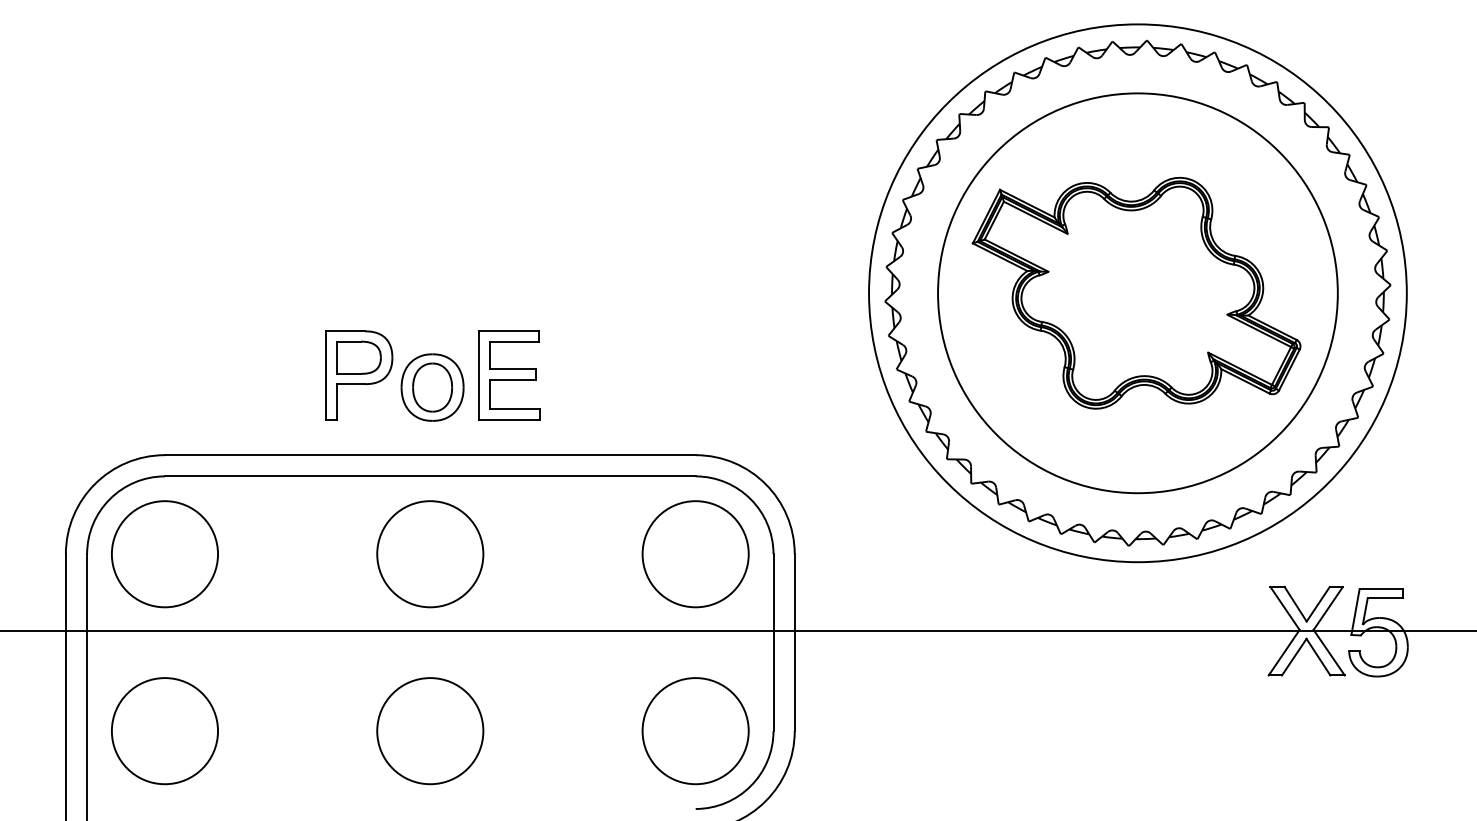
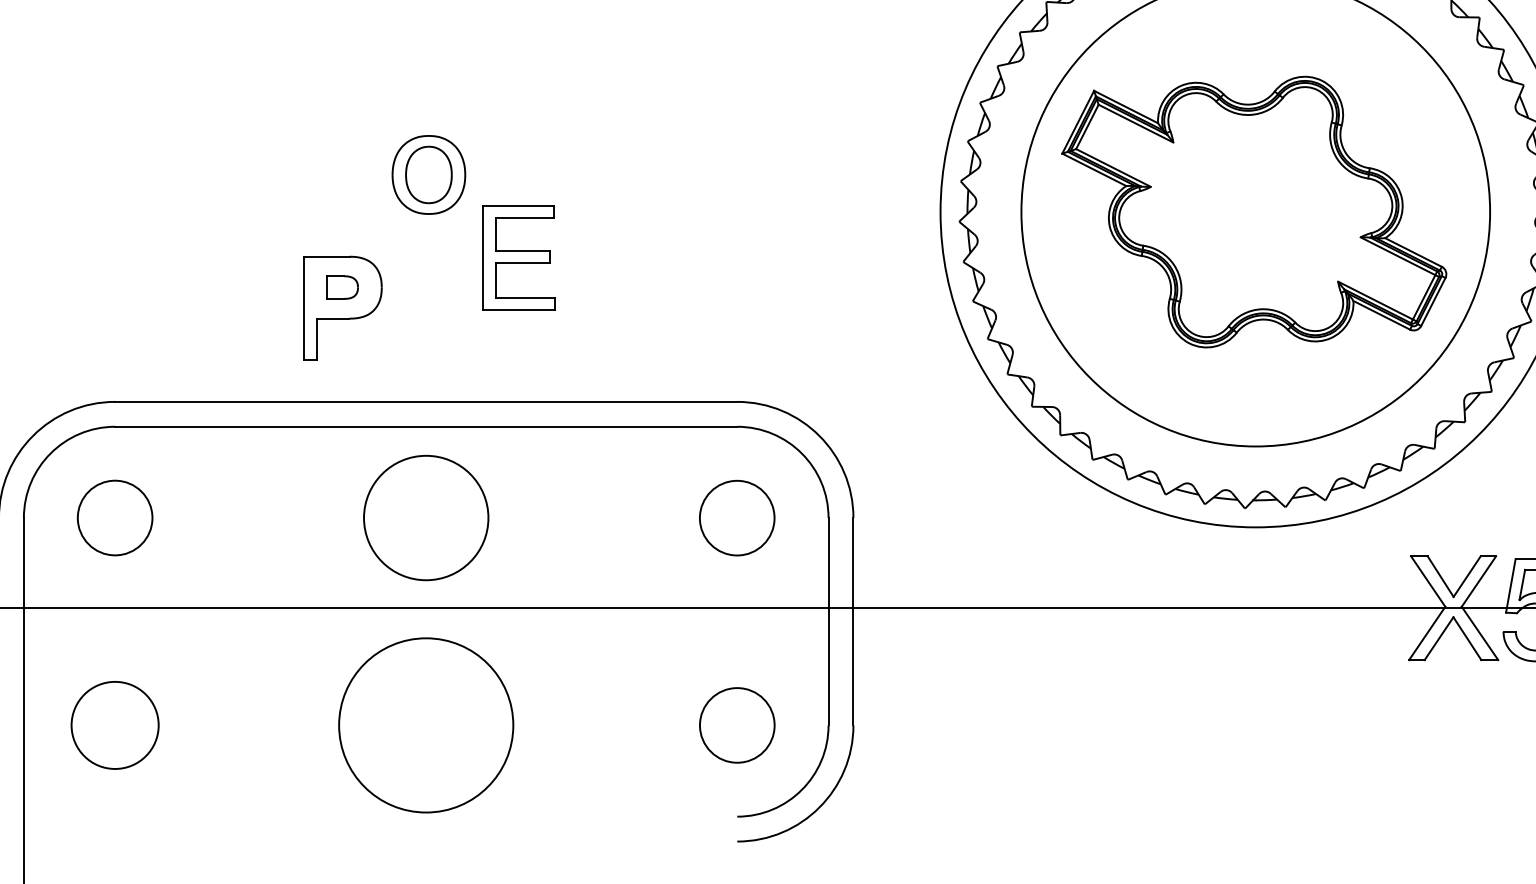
part: (358, 357) -> (342, 287), size x0.6
part: (509, 375) -> (519, 258), moved
part: (432, 387) -> (428, 174), moved
circle: (164, 554) -> (114, 518), size x0.6
circle: (695, 554) -> (737, 518), size x0.6
circle: (164, 731) -> (114, 725), size x0.7
circle: (430, 731) -> (426, 725), size x1.4
circle: (695, 731) -> (737, 725), size x0.6

